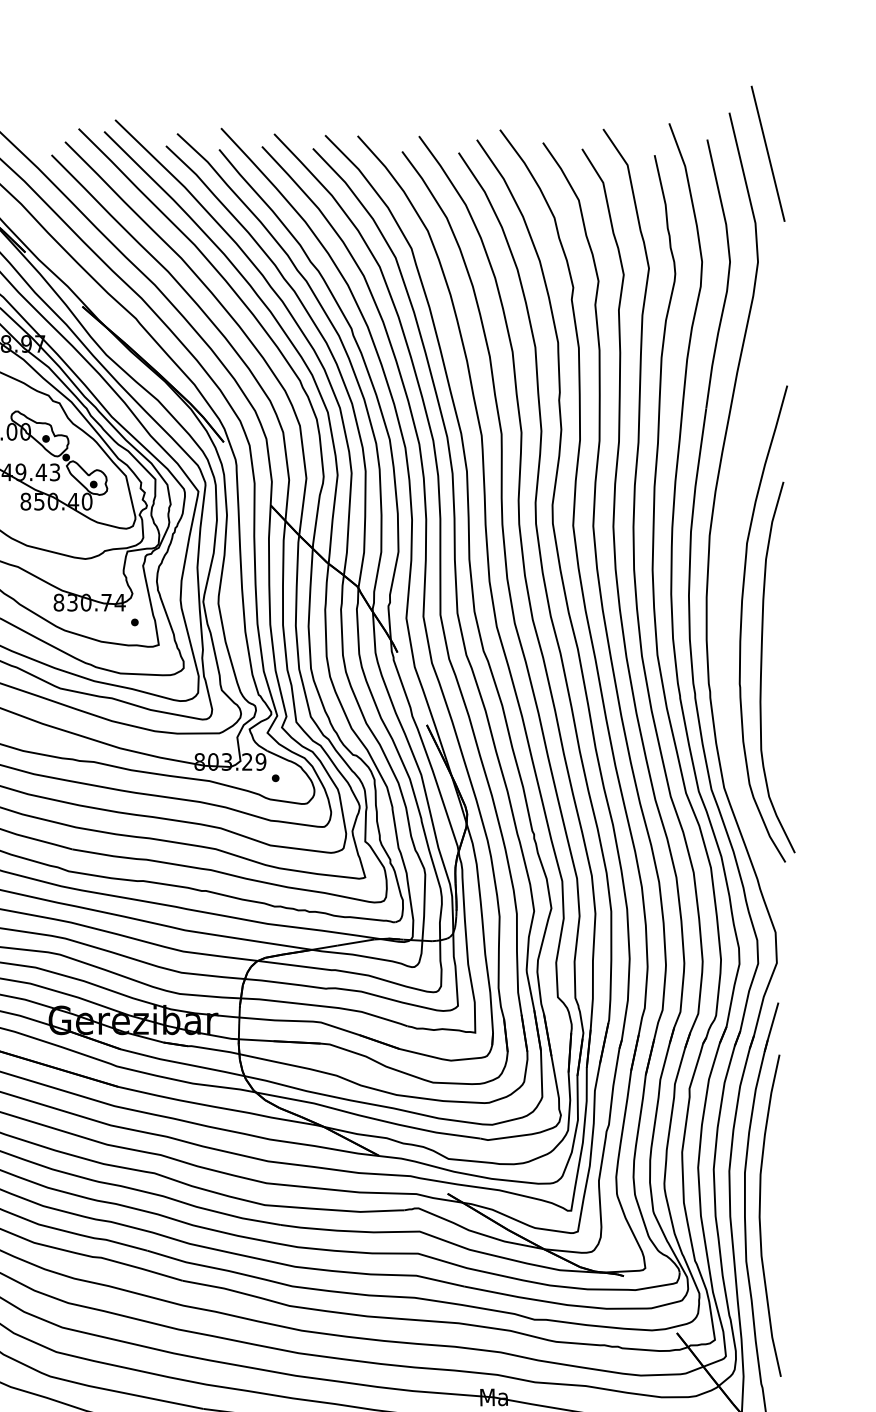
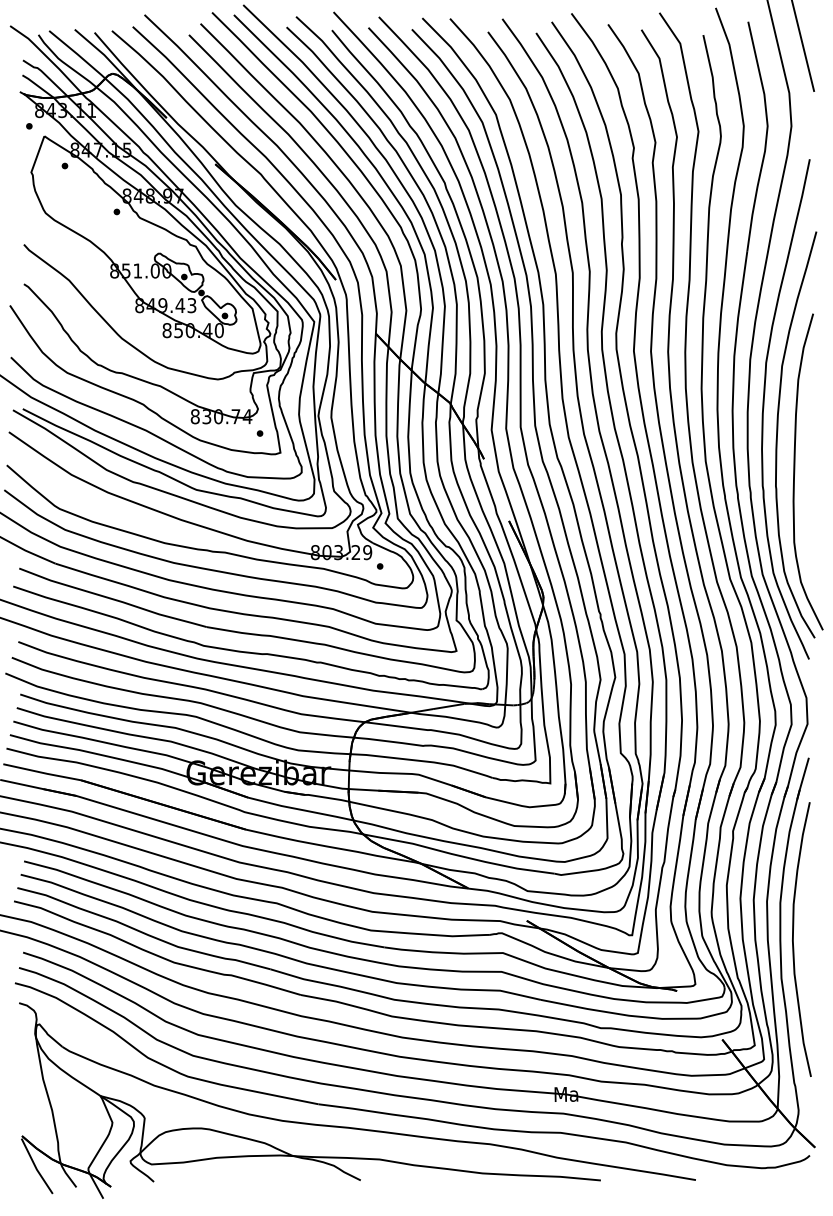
curve: (726, 593) -> (764, 408), added

